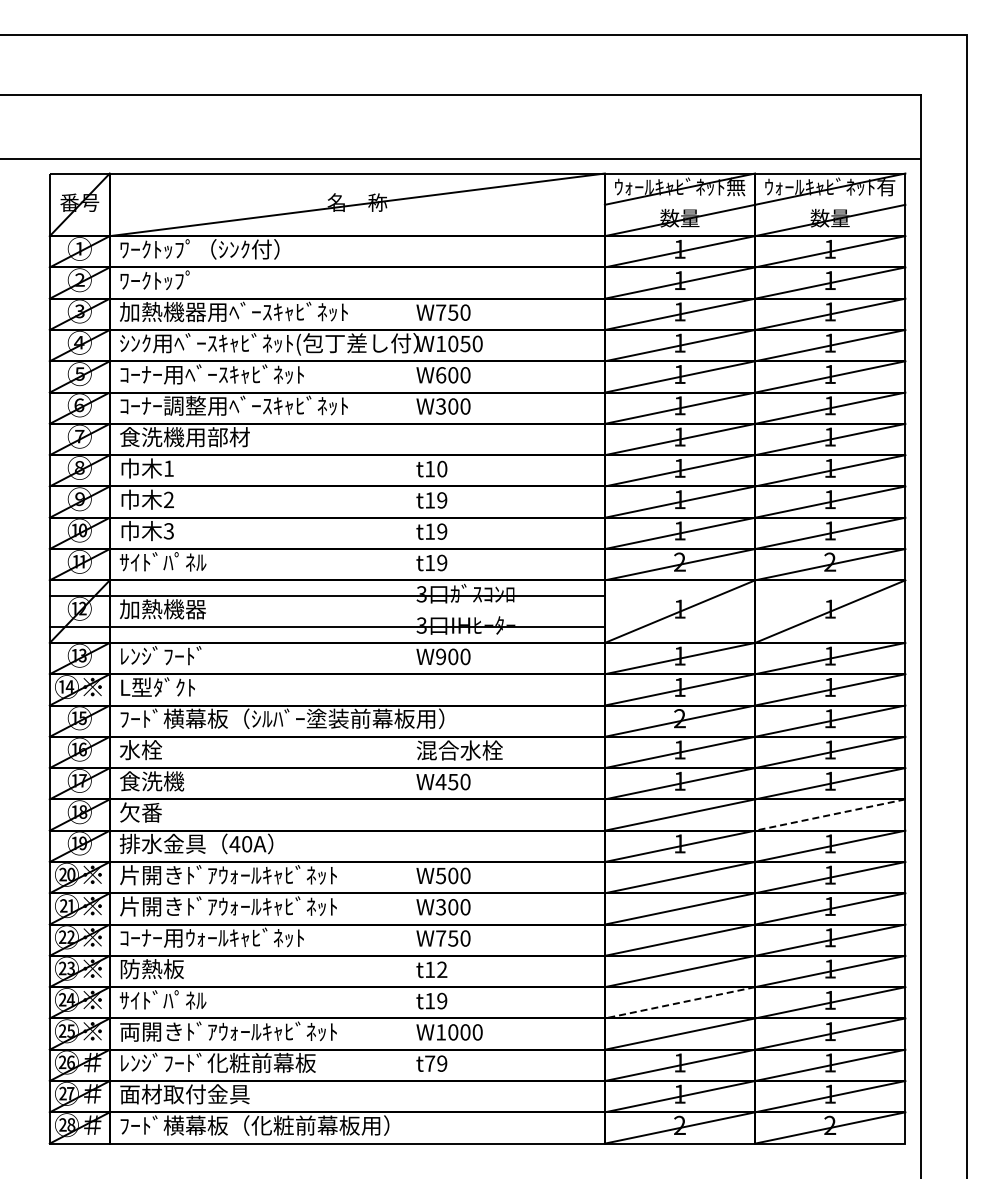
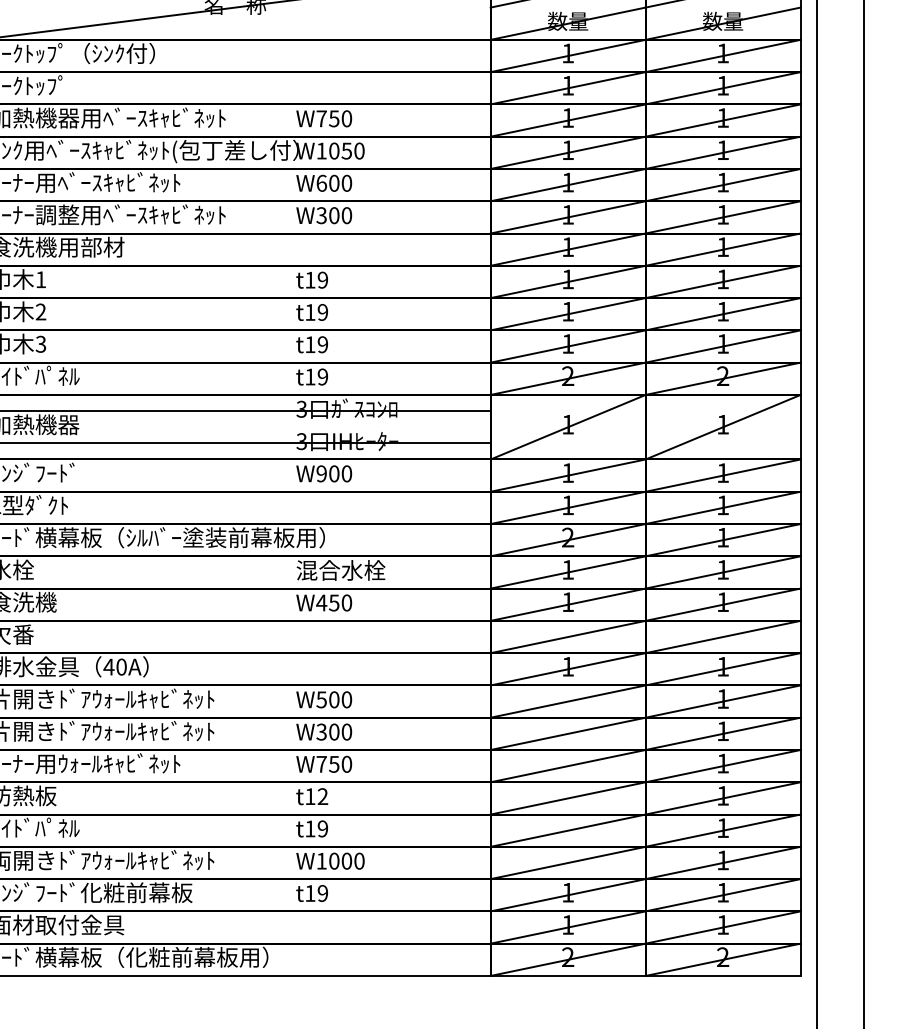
text: (442, 469) -> (323, 280), t10 -> t19
line: (830, 815) -> (723, 637), dashed -> solid
line: (680, 1002) -> (568, 830), dashed -> solid
text: (430, 1063) -> (310, 893), t79 -> t19

